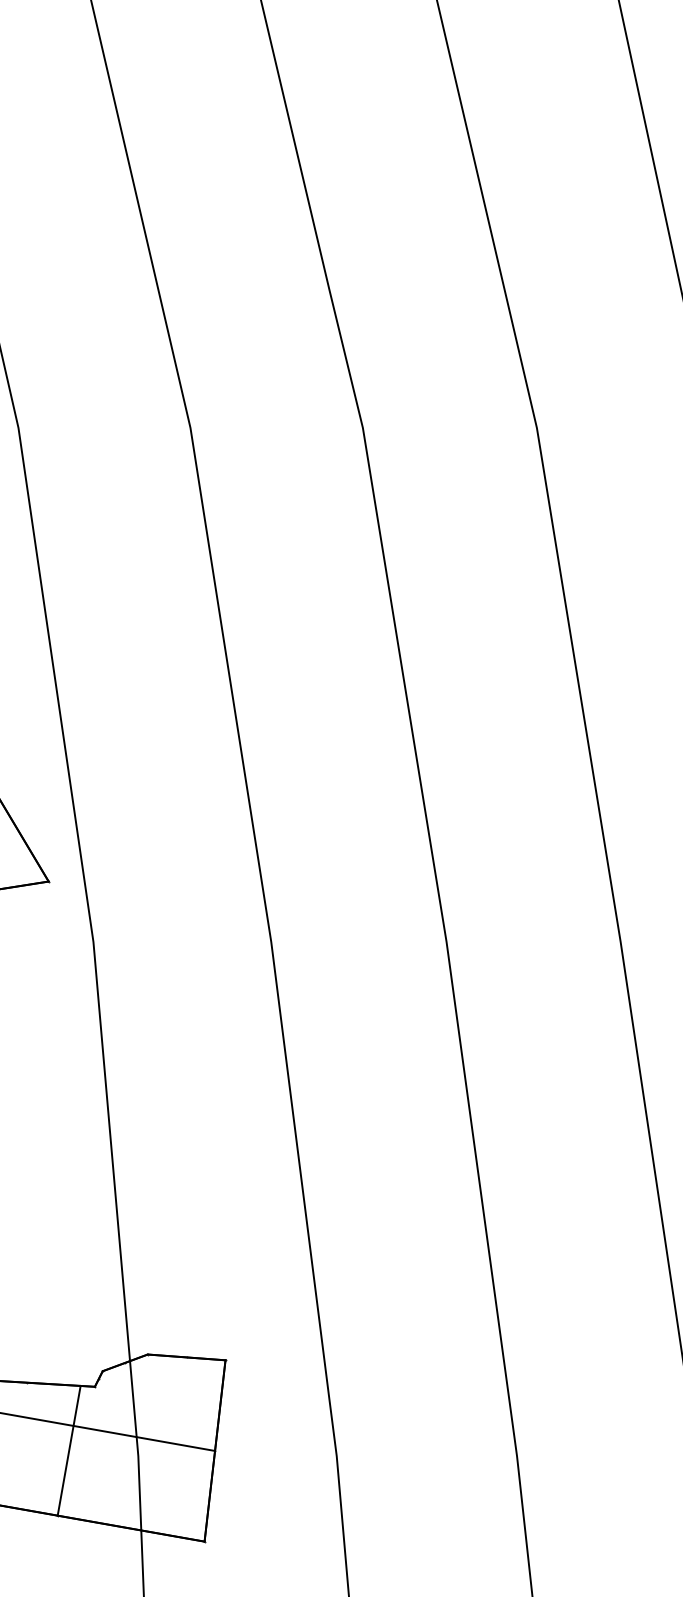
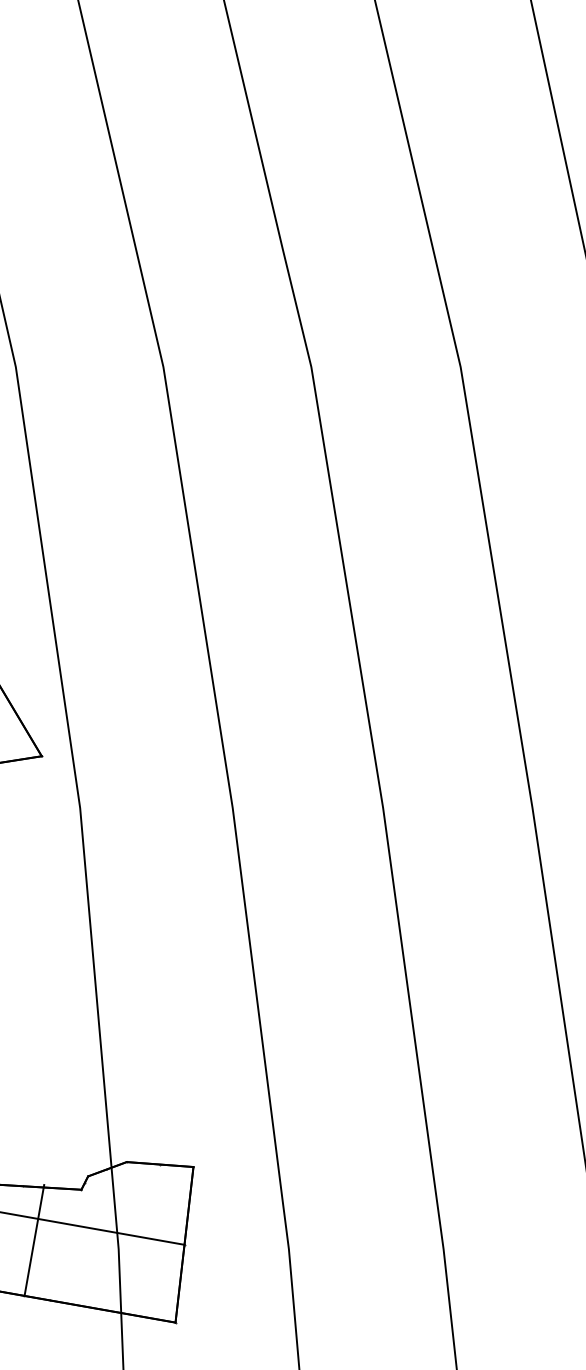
line: (69, 1450) -> (34, 1240), moved

